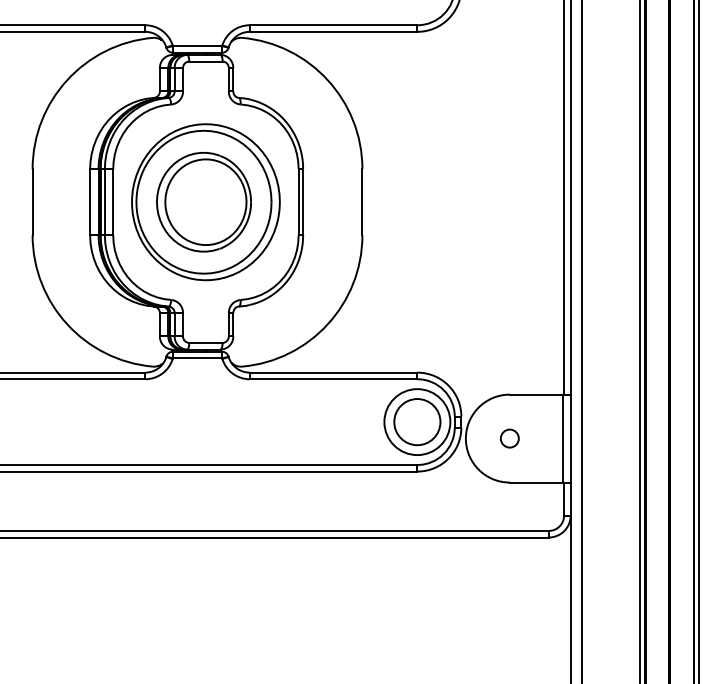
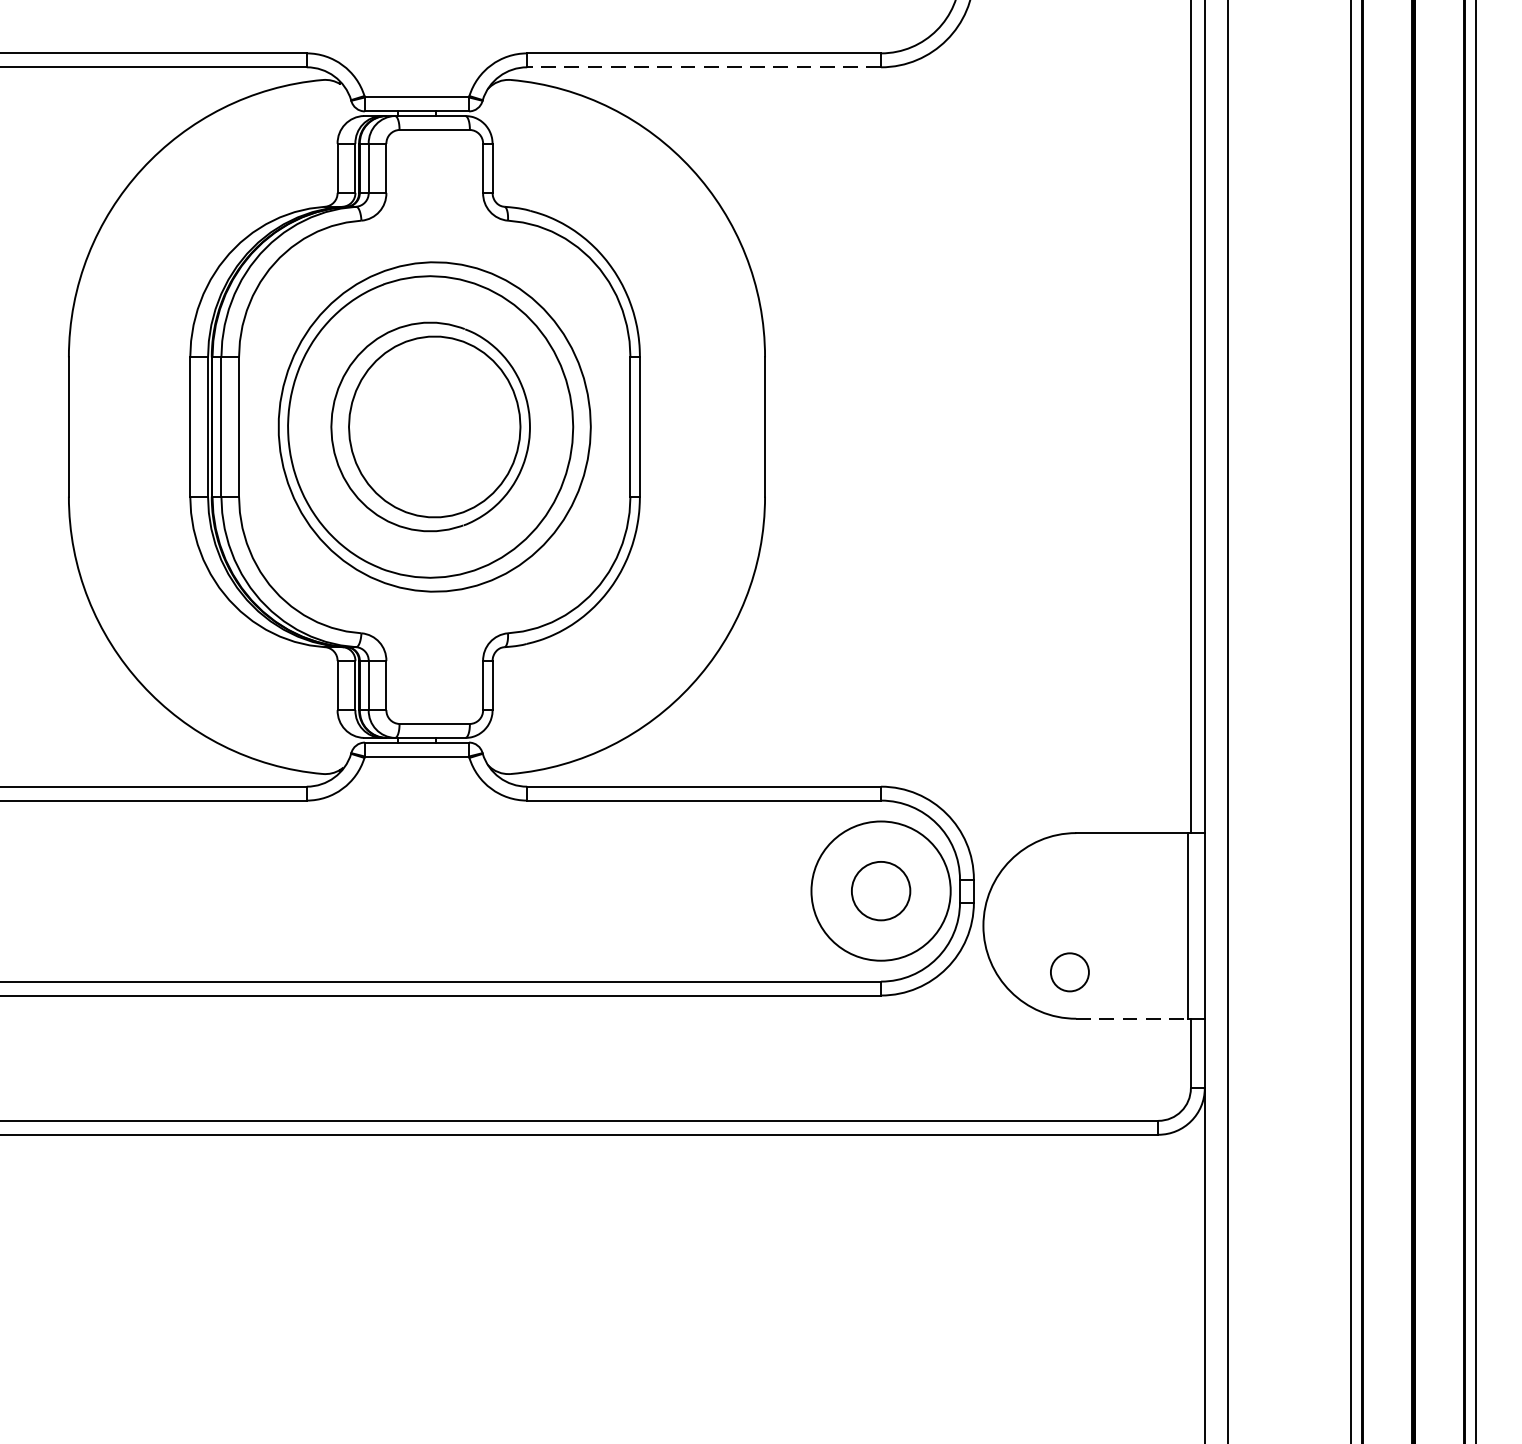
line: (333, 31) -> (704, 66), solid -> dashed
circle: (417, 422) -> (881, 891), size x0.6
circle: (509, 438) -> (1069, 972), moved
line: (536, 482) -> (1132, 1018), solid -> dashed

